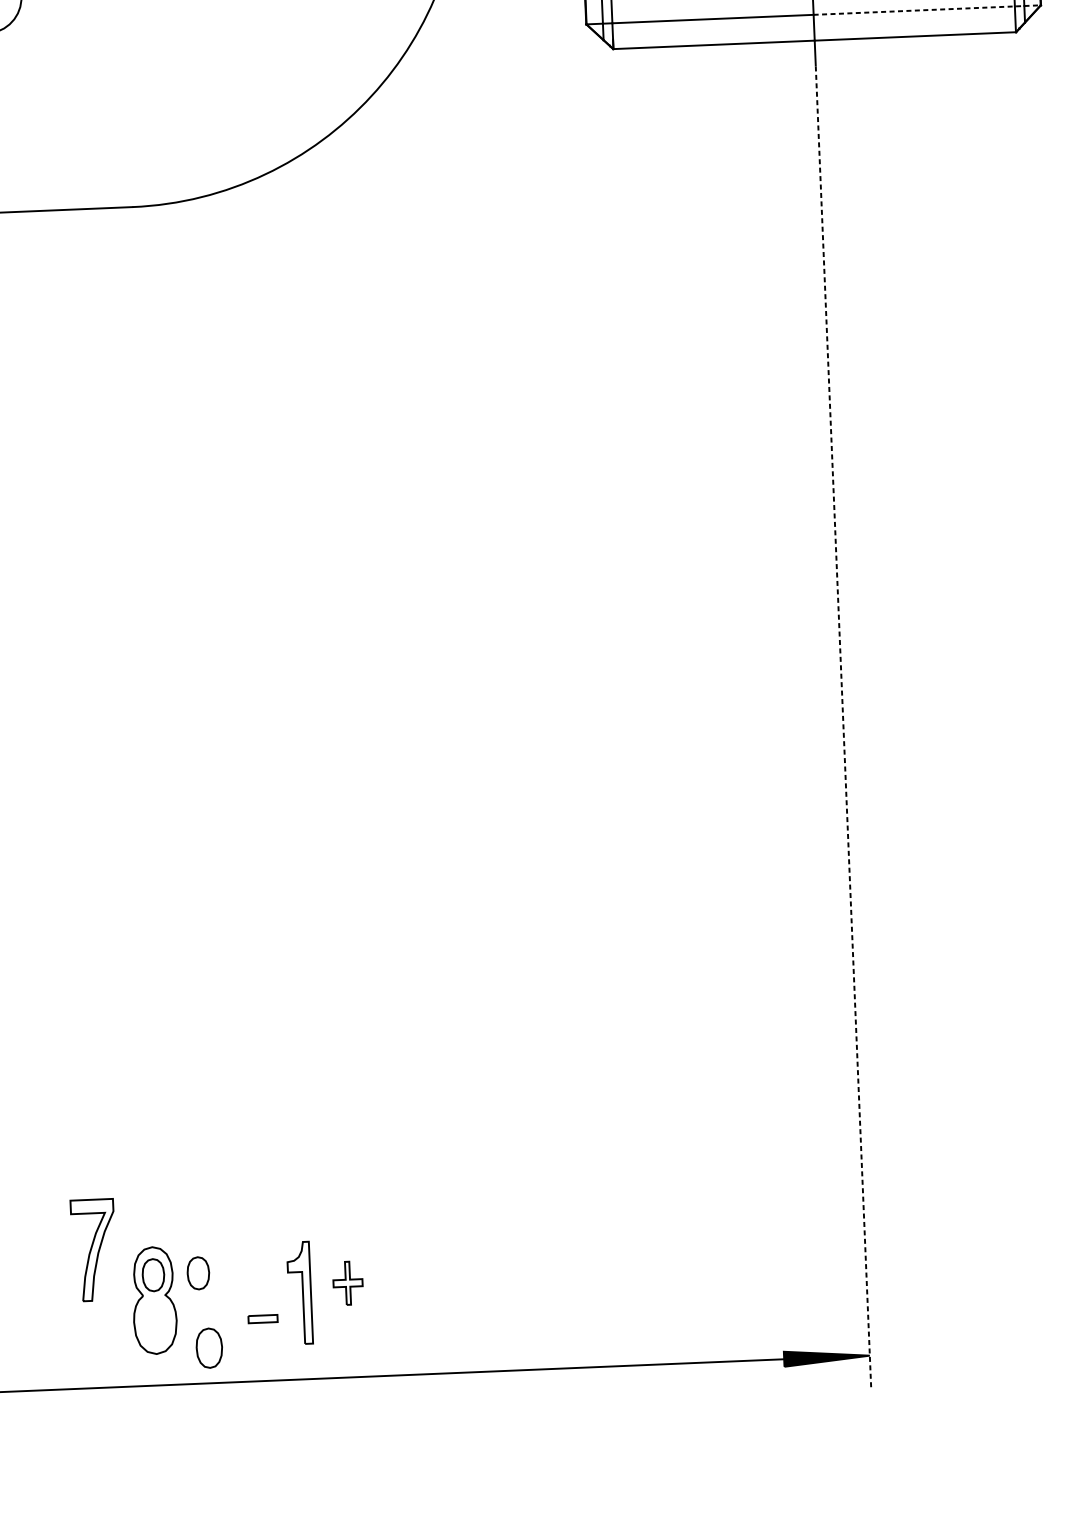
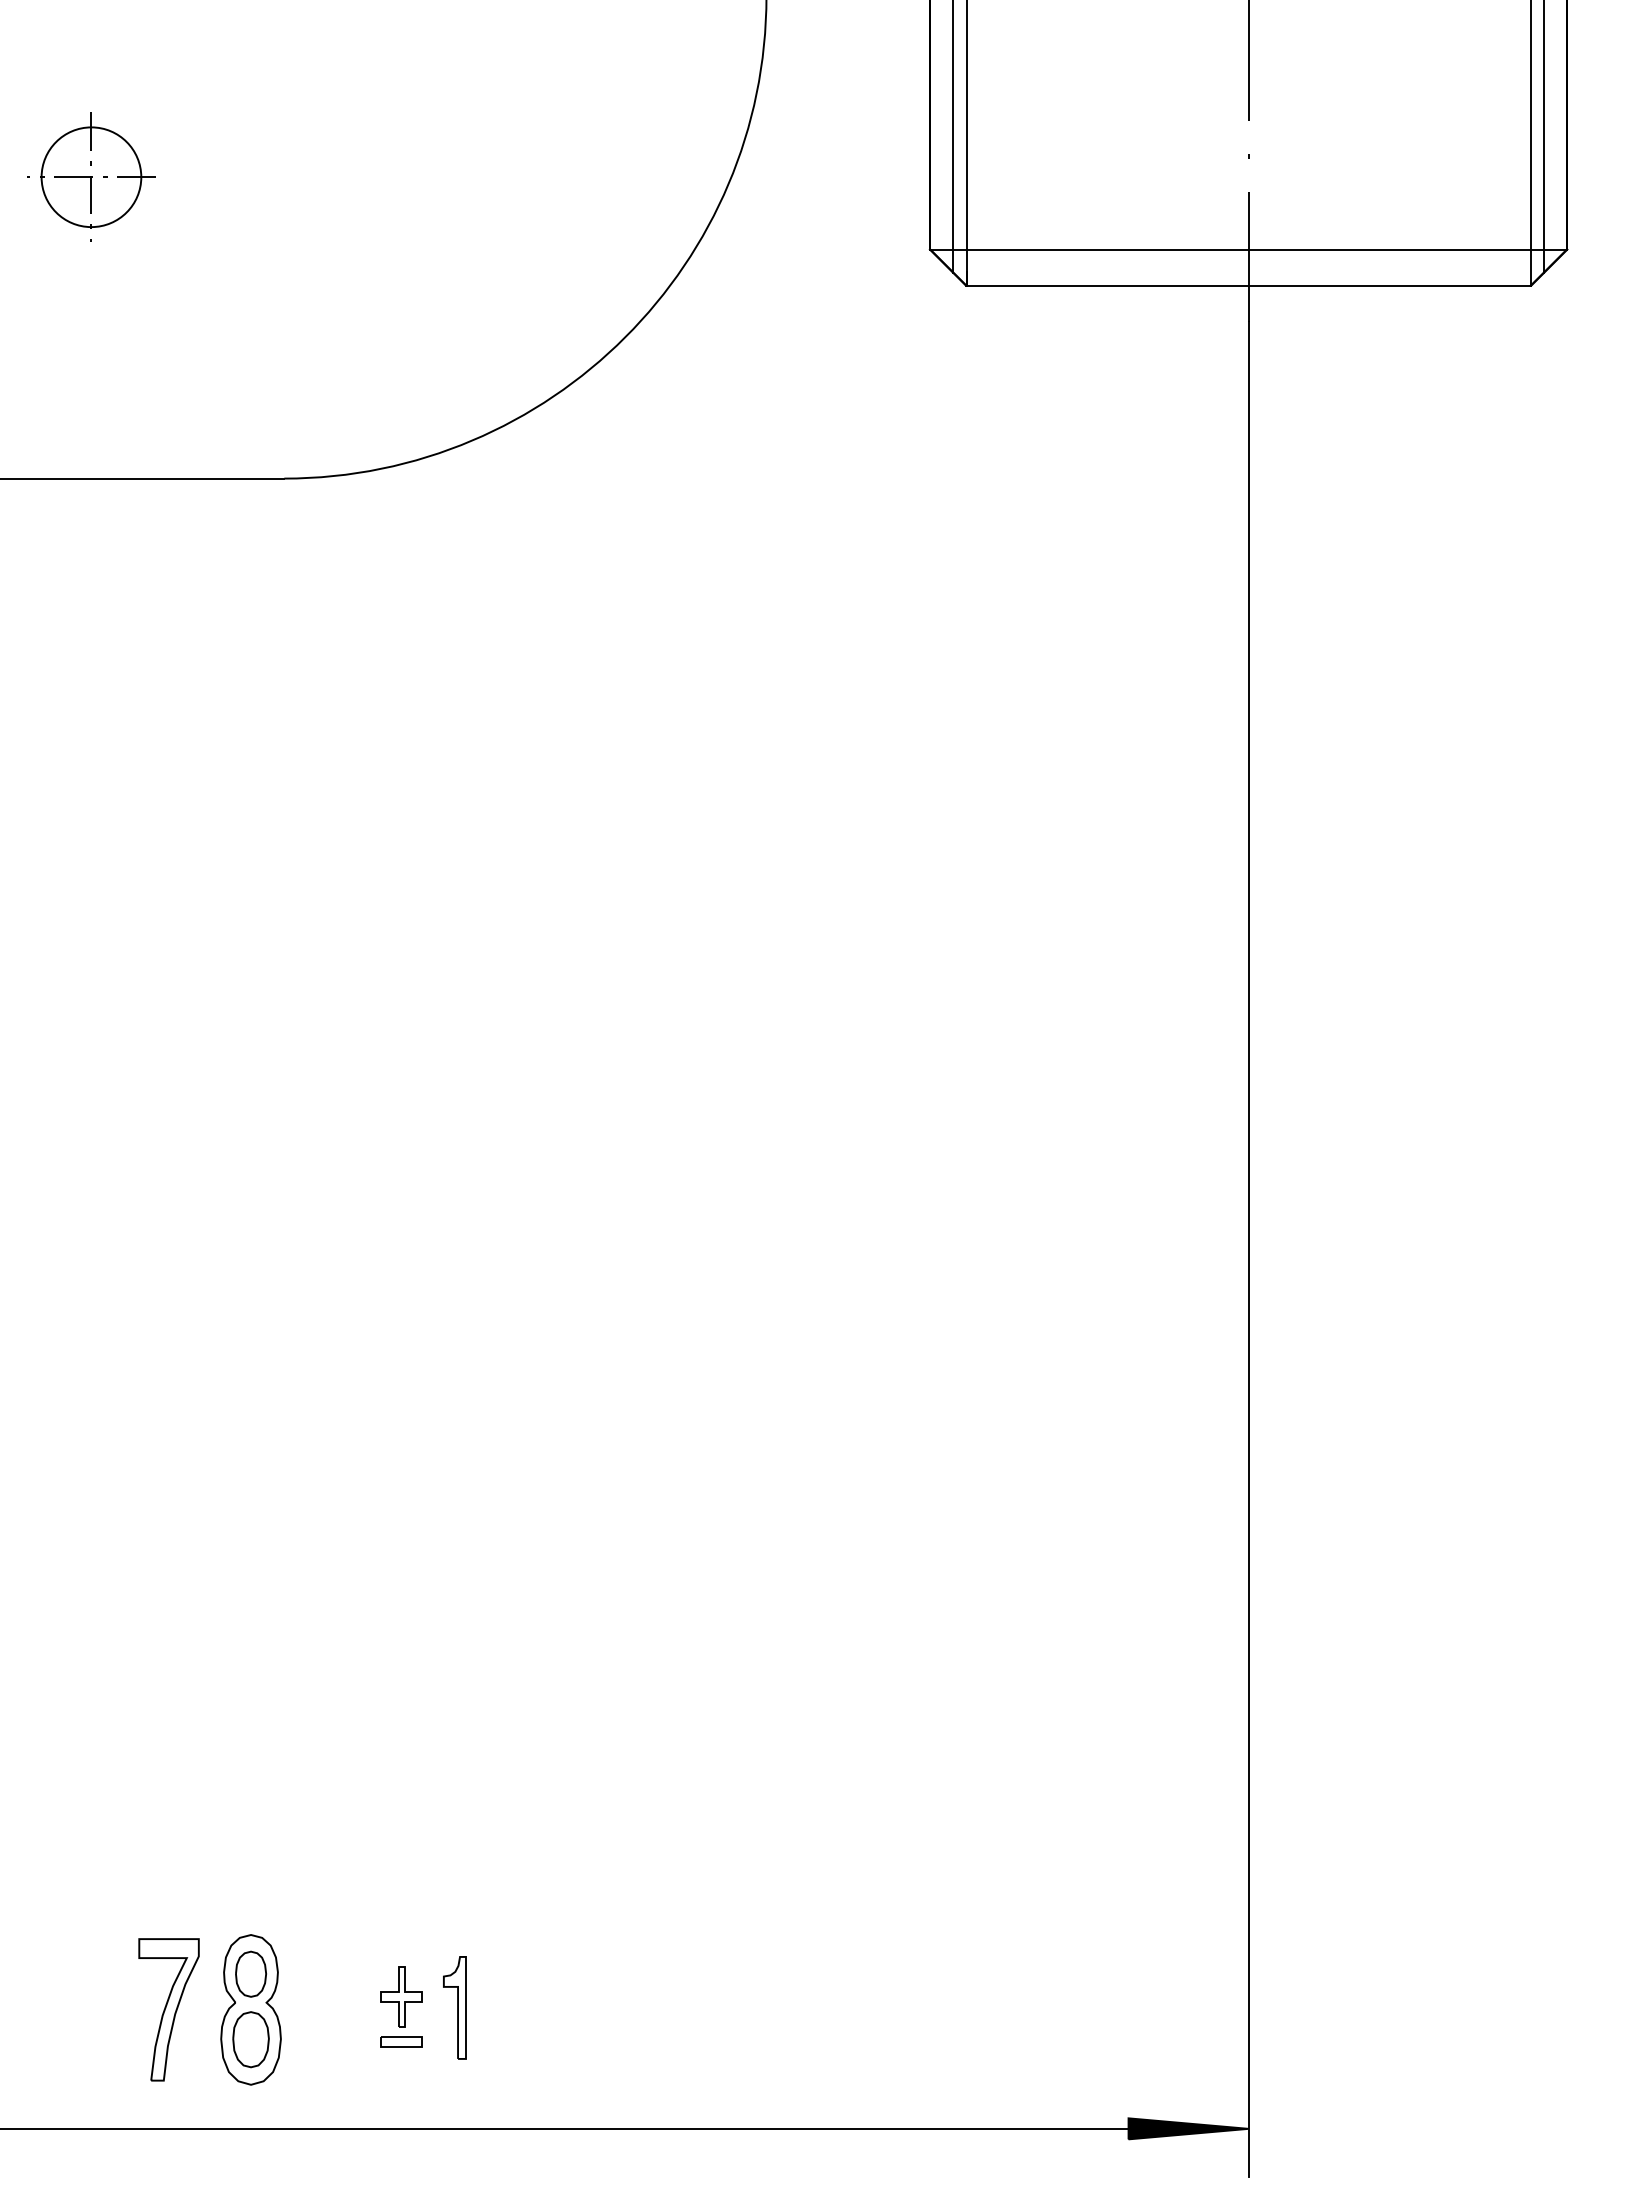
line: (927, 10) -> (1408, 249), dashed -> solid
line: (843, 728) -> (1248, 1249), dashed -> solid
part: (93, 1250) -> (168, 2009), moved
part: (198, 1272) -> (313, 1973), removed
part: (347, 1282) -> (401, 1996), moved
part: (299, 1292) -> (454, 2007), size x0.71
part: (209, 1348) -> (250, 2039), moved

